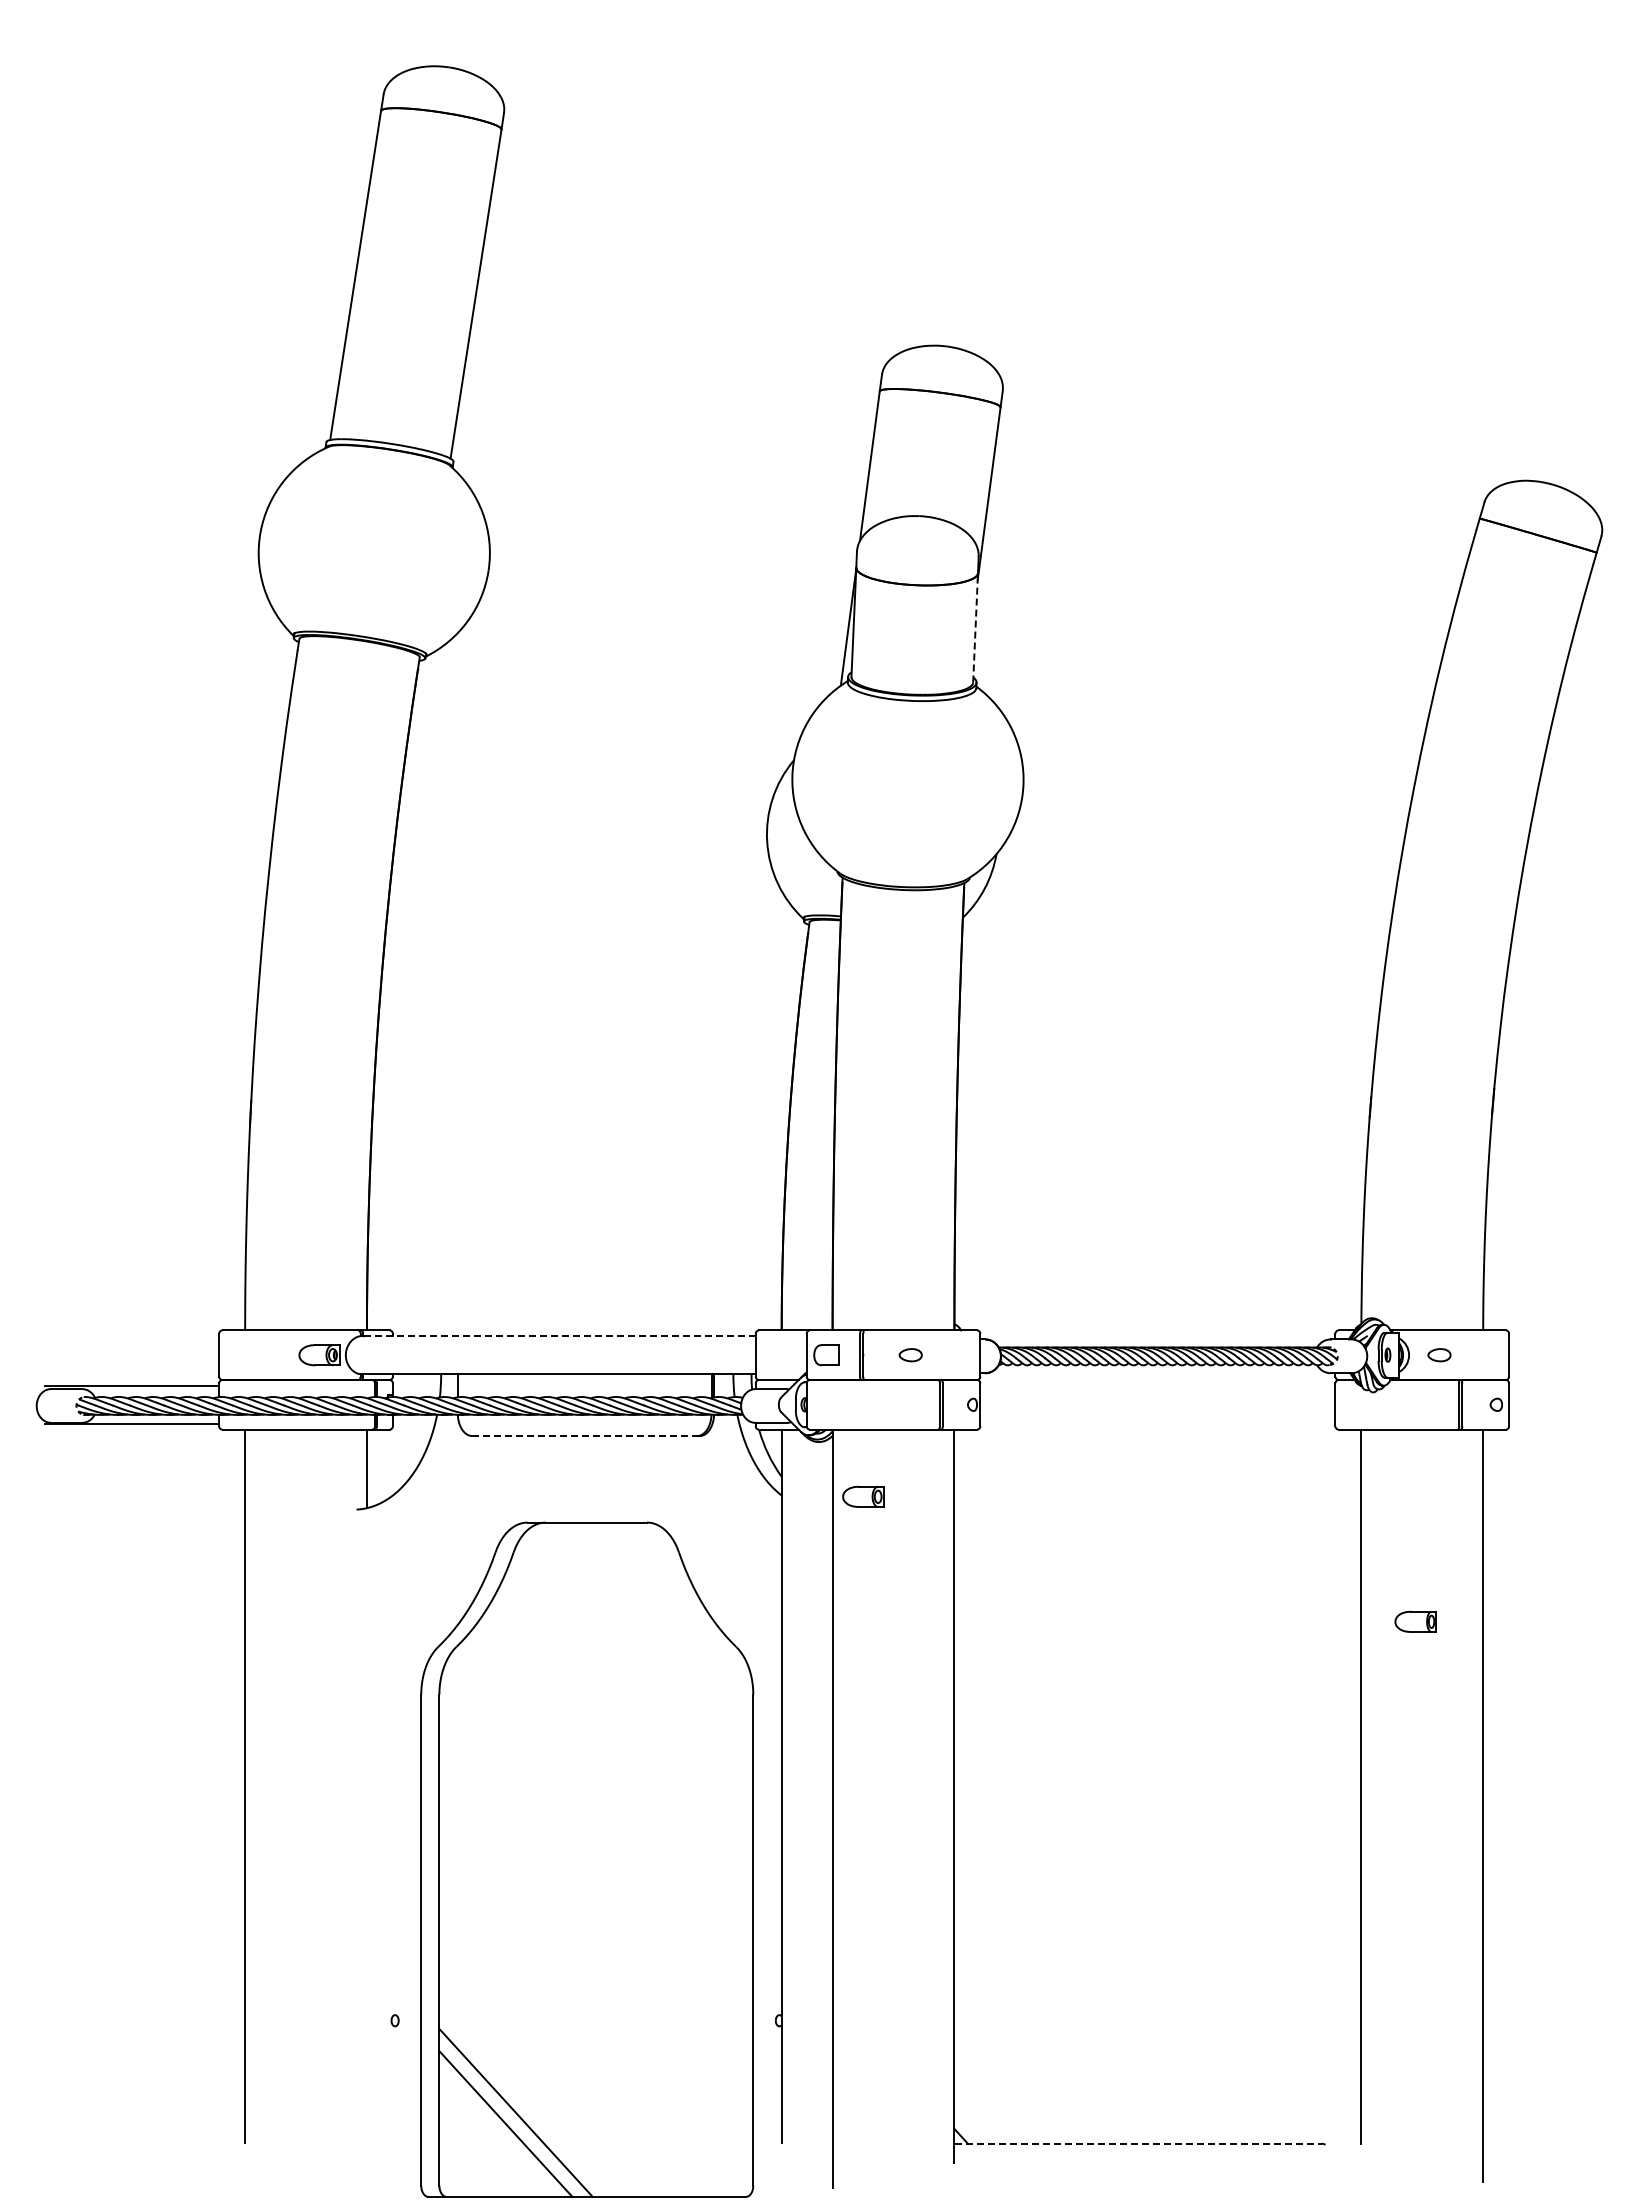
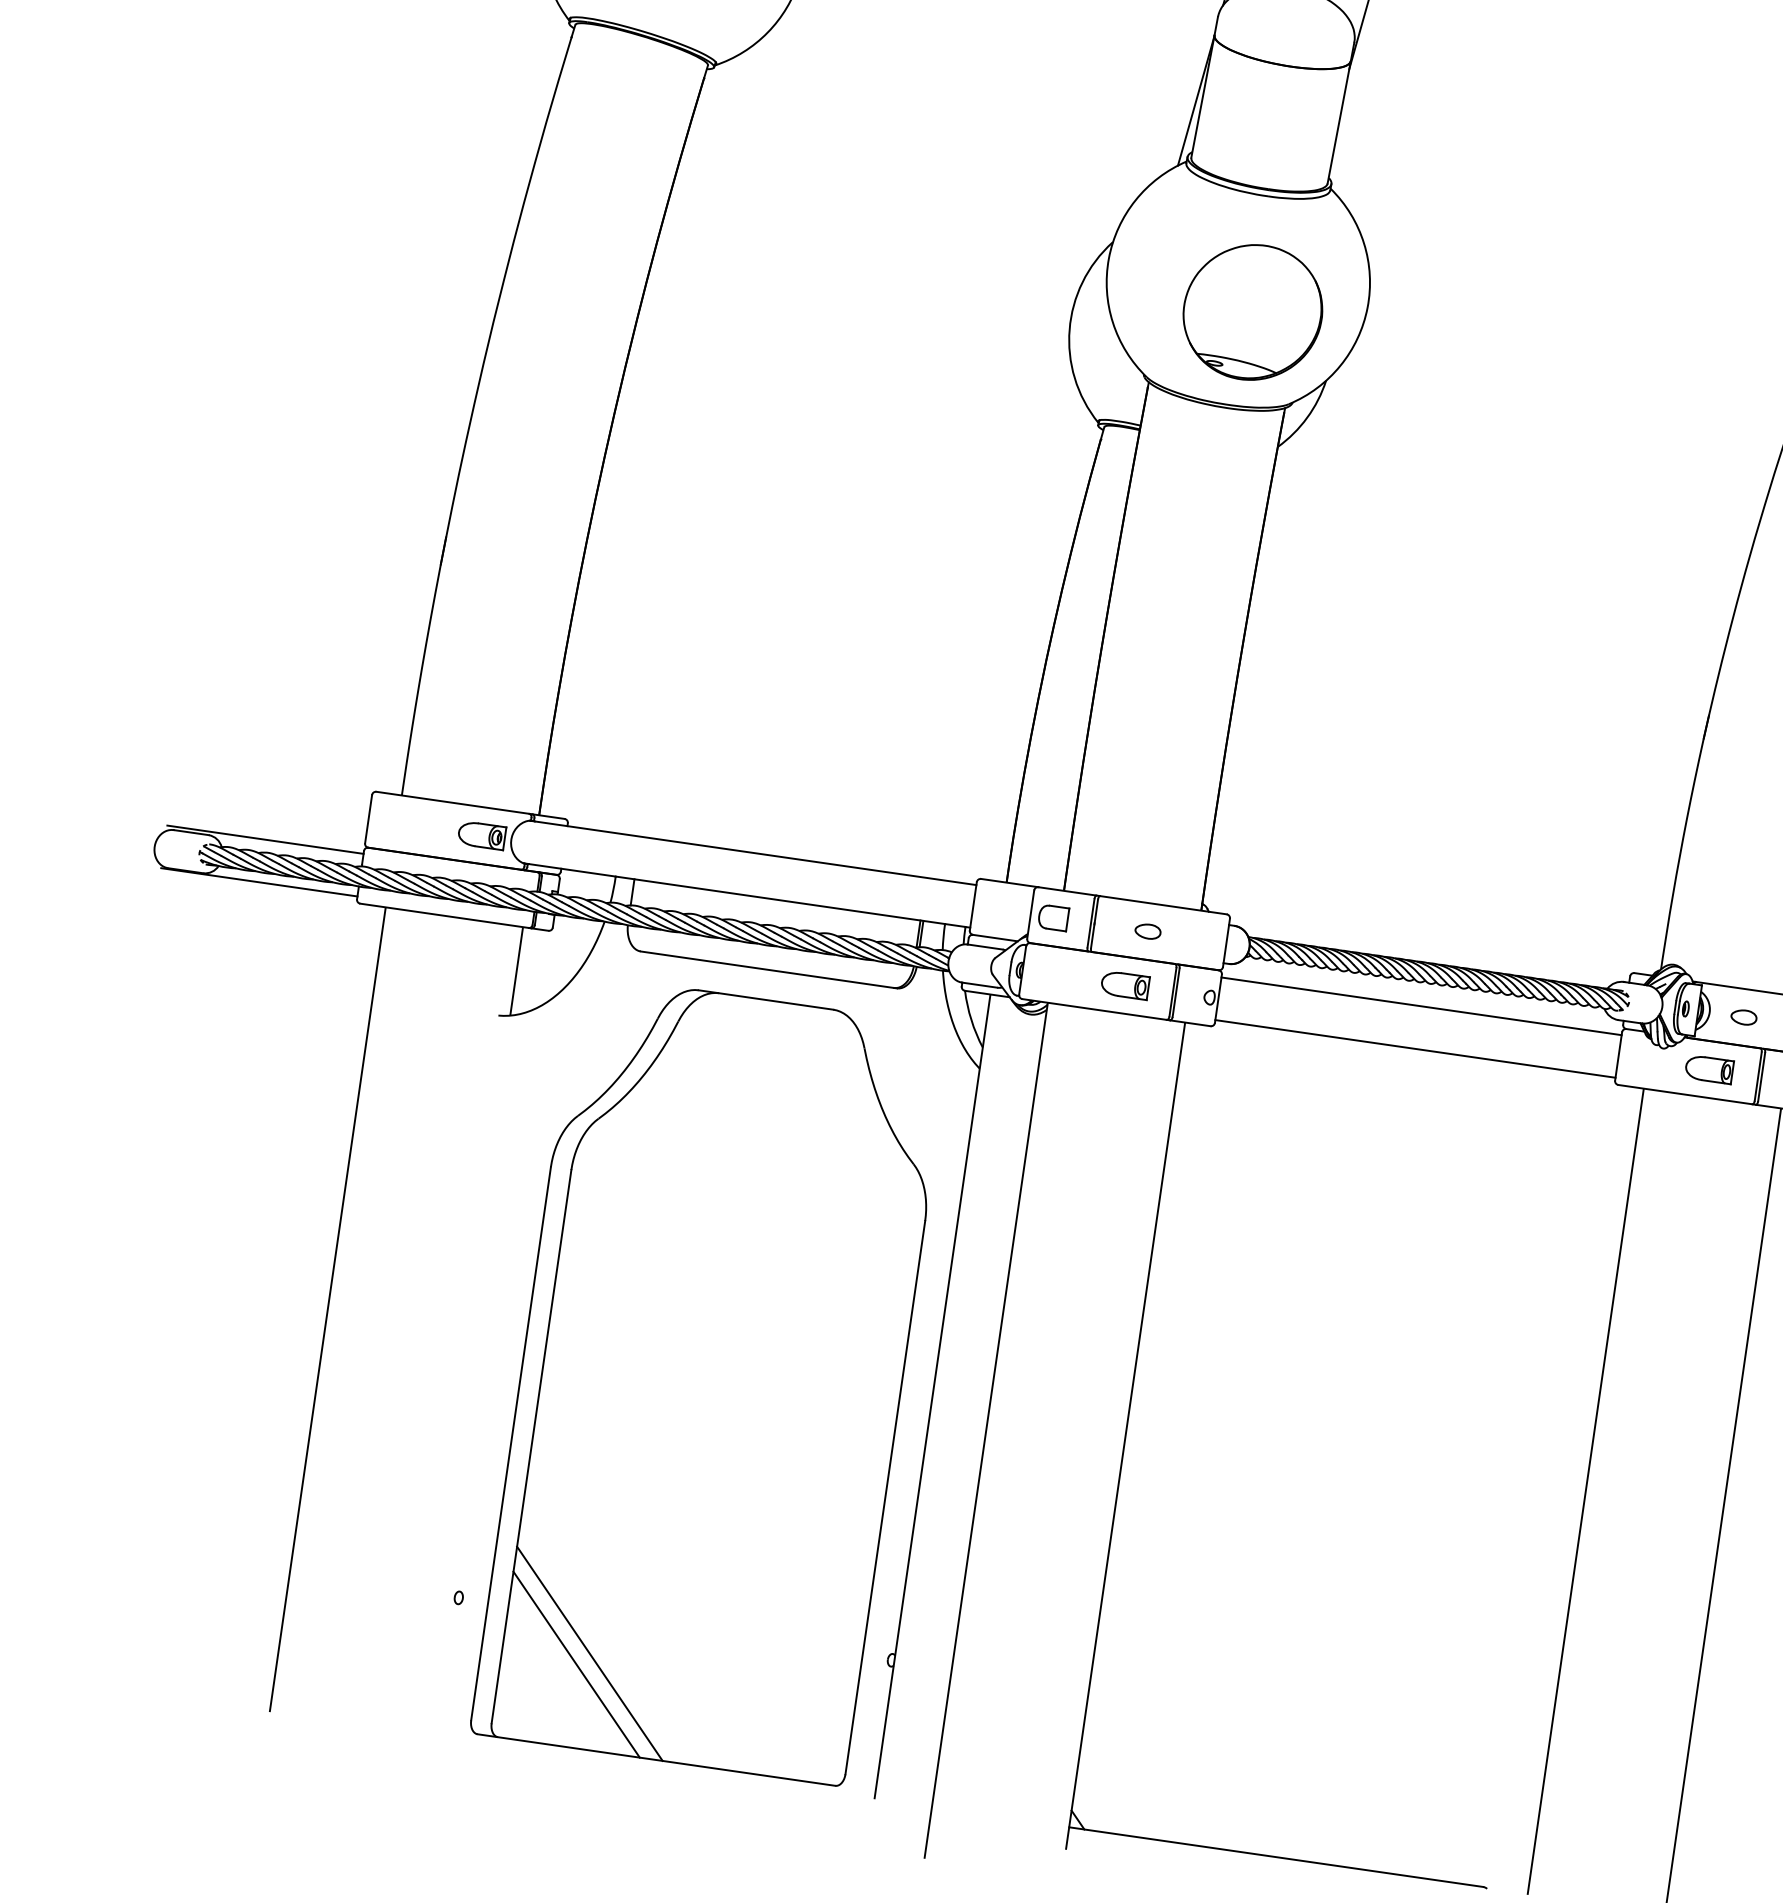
line: (975, 627) -> (1339, 121), dashed -> solid
part: (924, 803) -> (1253, 311), added
line: (557, 1336) -> (752, 853), dashed -> solid
line: (1157, 1385) -> (1421, 1005), added
line: (1157, 1423) -> (1415, 1048), added
line: (585, 1436) -> (768, 970), dashed -> solid
part: (863, 1496) -> (1125, 984), moved
part: (1415, 1621) -> (1708, 1069), moved
part: (587, 1859) -> (711, 1379), moved
line: (1138, 2143) -> (1276, 1856), dashed -> solid

